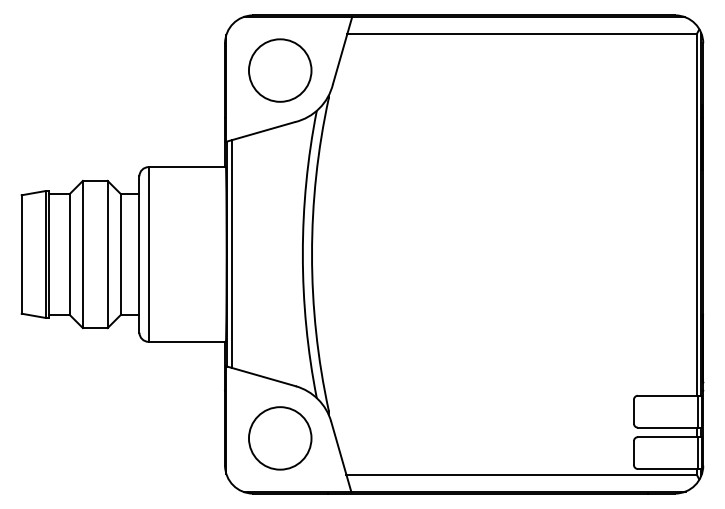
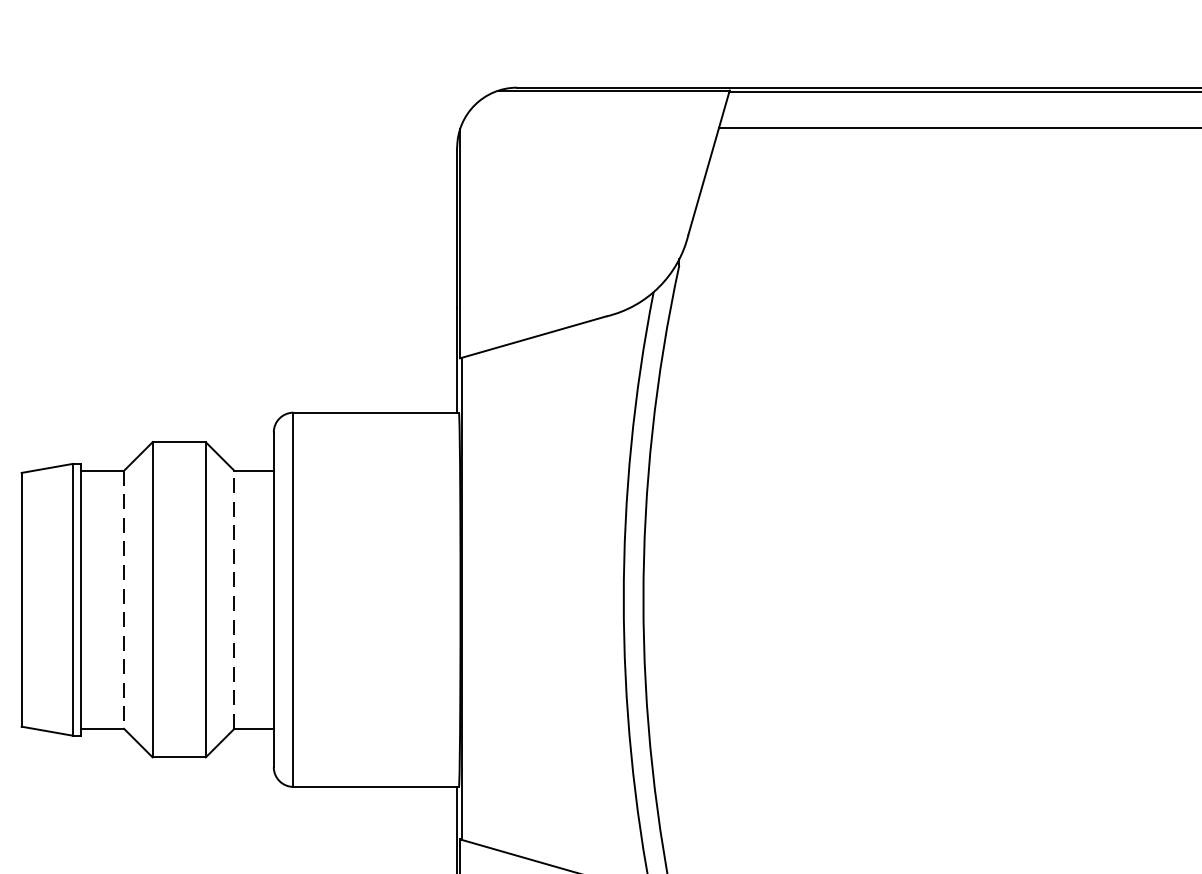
circle: (280, 70) -> (575, 205), removed
line: (231, 253) -> (470, 597), removed
line: (69, 254) -> (123, 599), solid -> dashed
line: (121, 254) -> (235, 599), solid -> dashed

